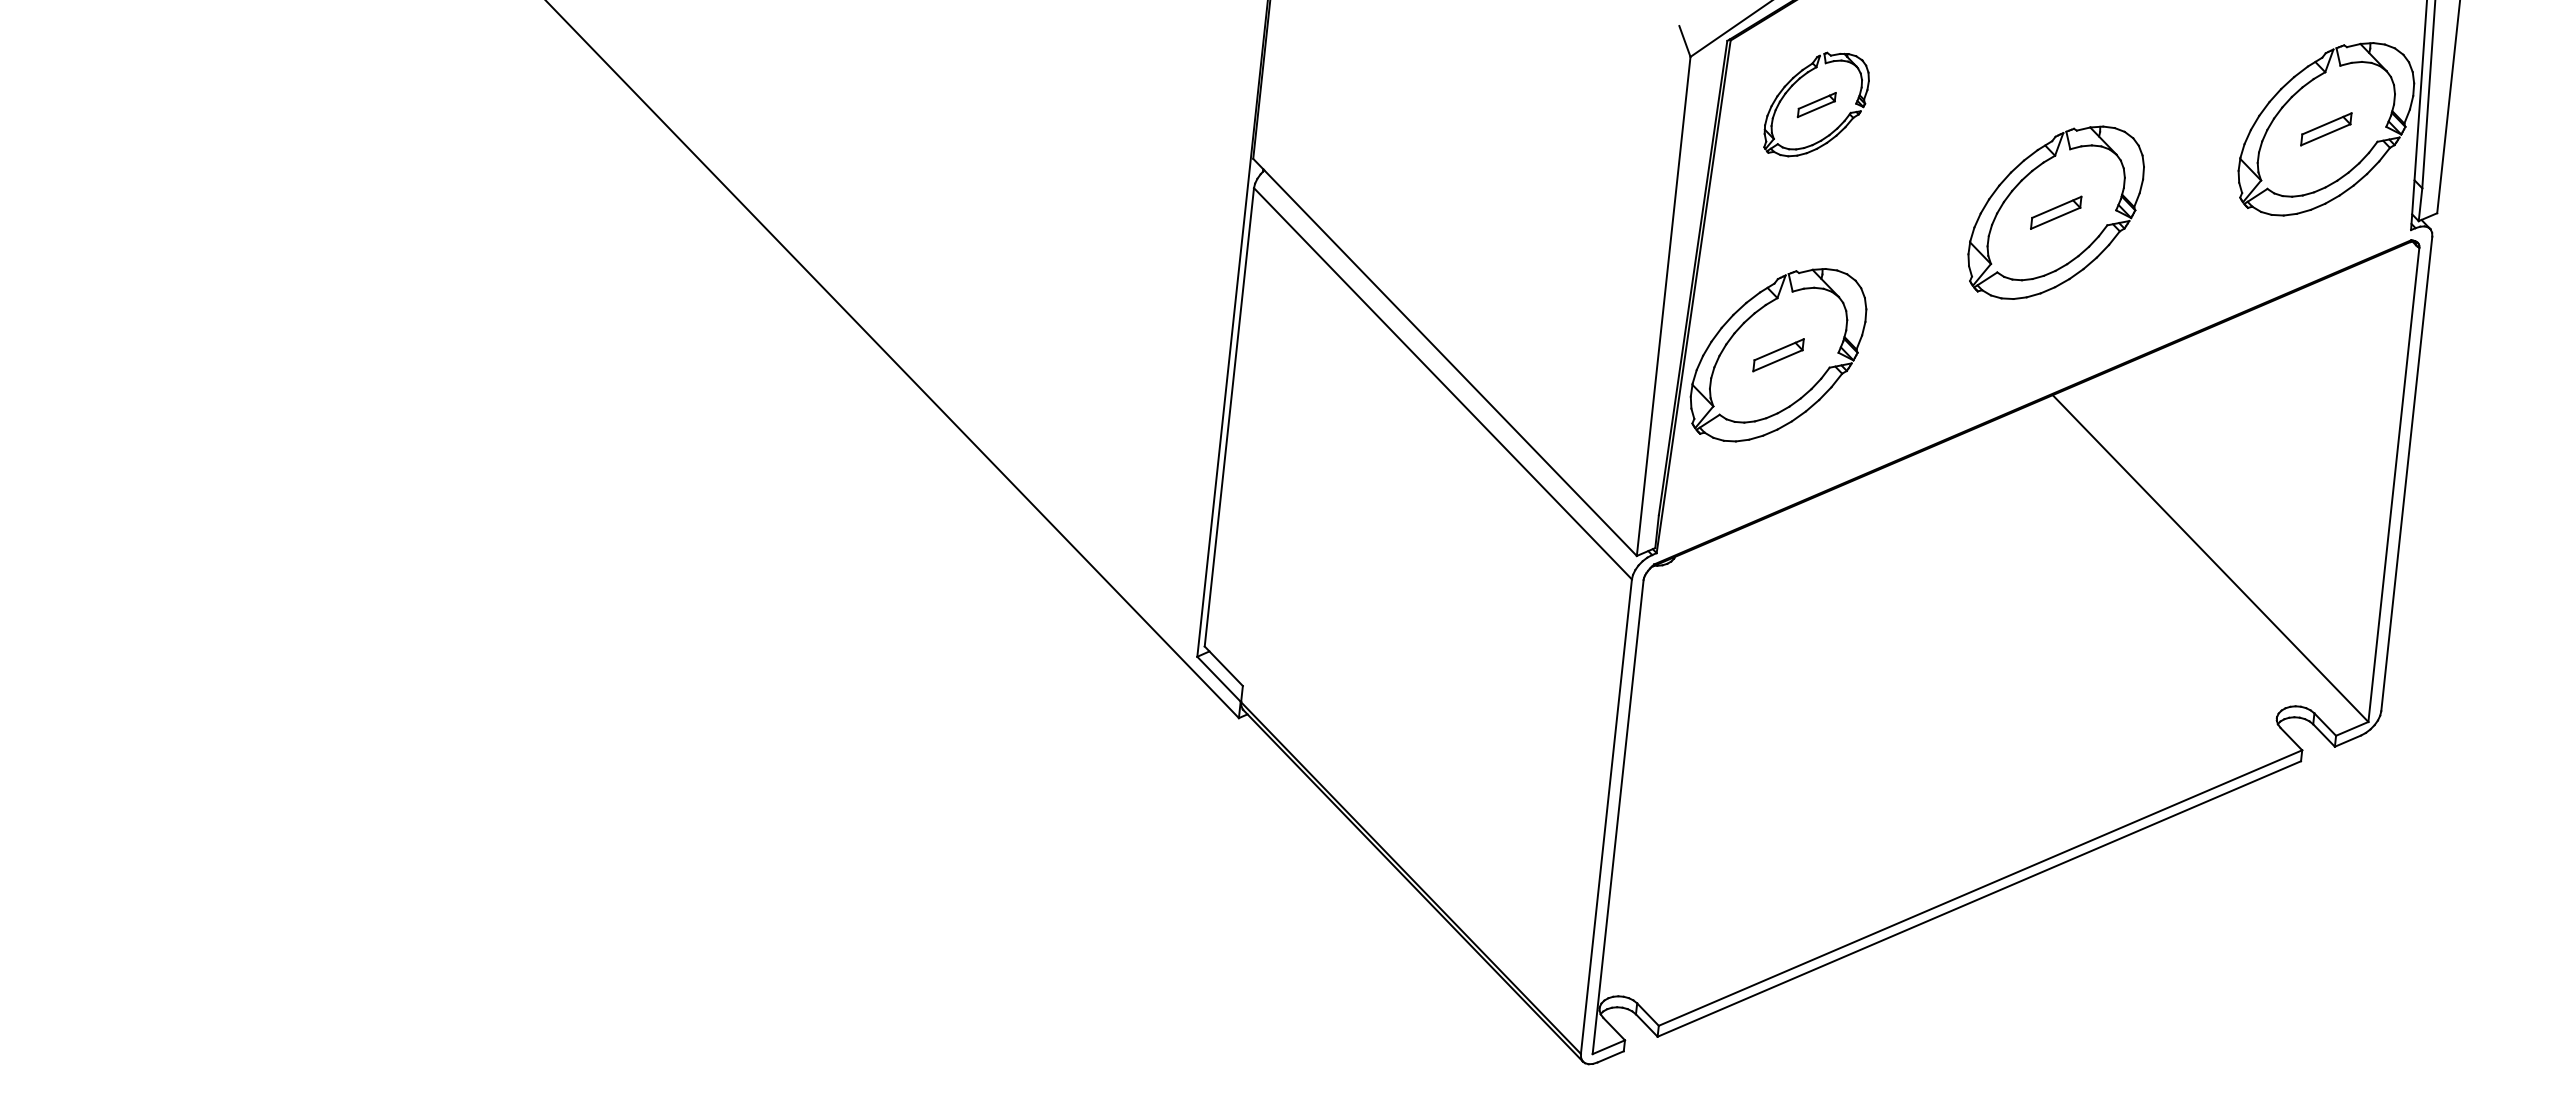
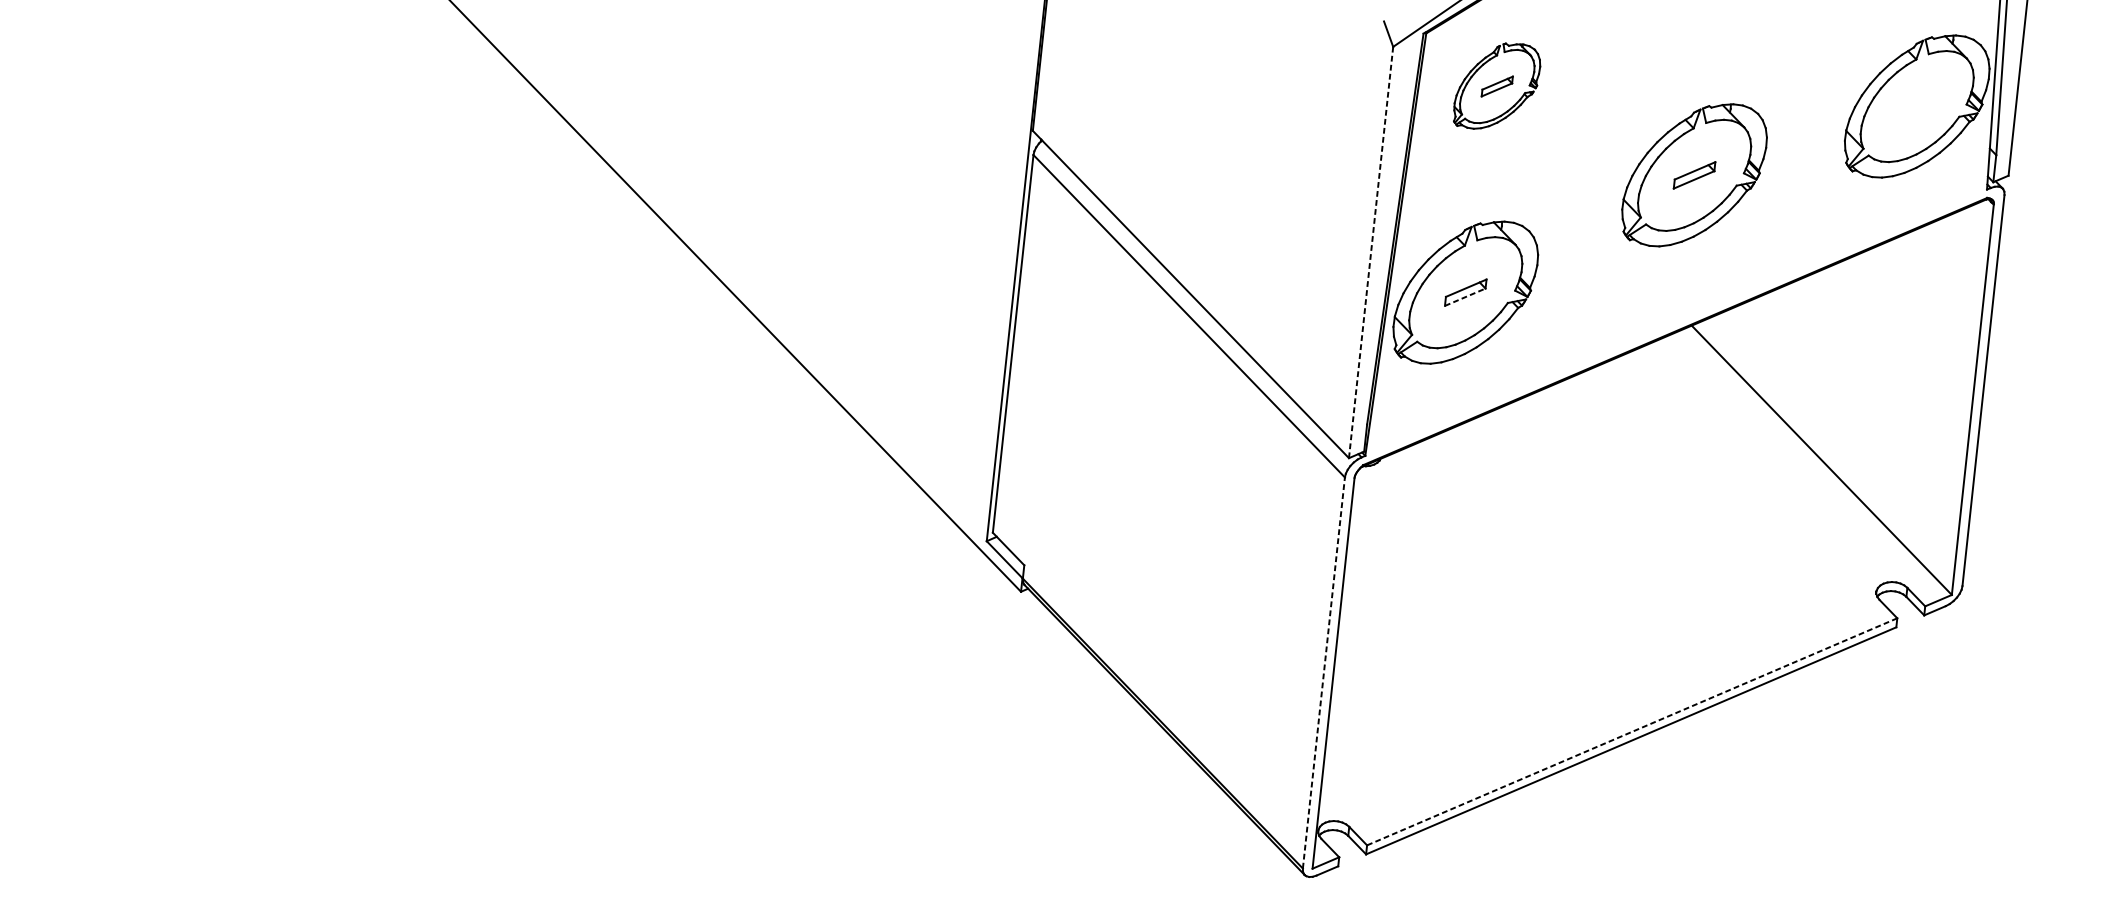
part: (2326, 129) -> (1917, 106), removed
line: (1663, 306) -> (1370, 252), solid -> dashed
line: (1777, 360) -> (1464, 297), solid -> dashed
line: (1606, 816) -> (1323, 672), solid -> dashed
line: (1980, 888) -> (1632, 732), solid -> dashed

